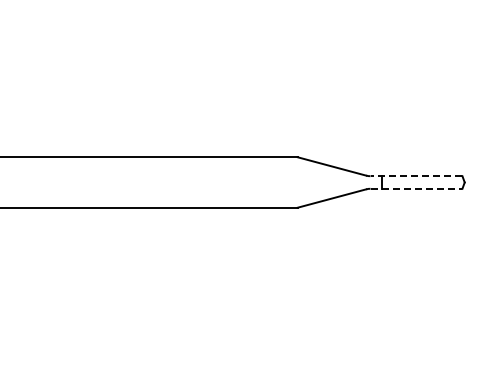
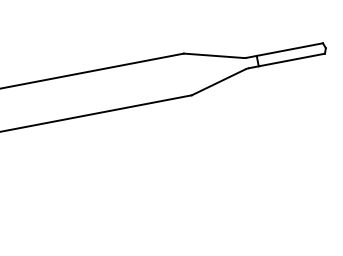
line: (416, 176) -> (285, 50), dashed -> solid
line: (416, 188) -> (286, 60), dashed -> solid

